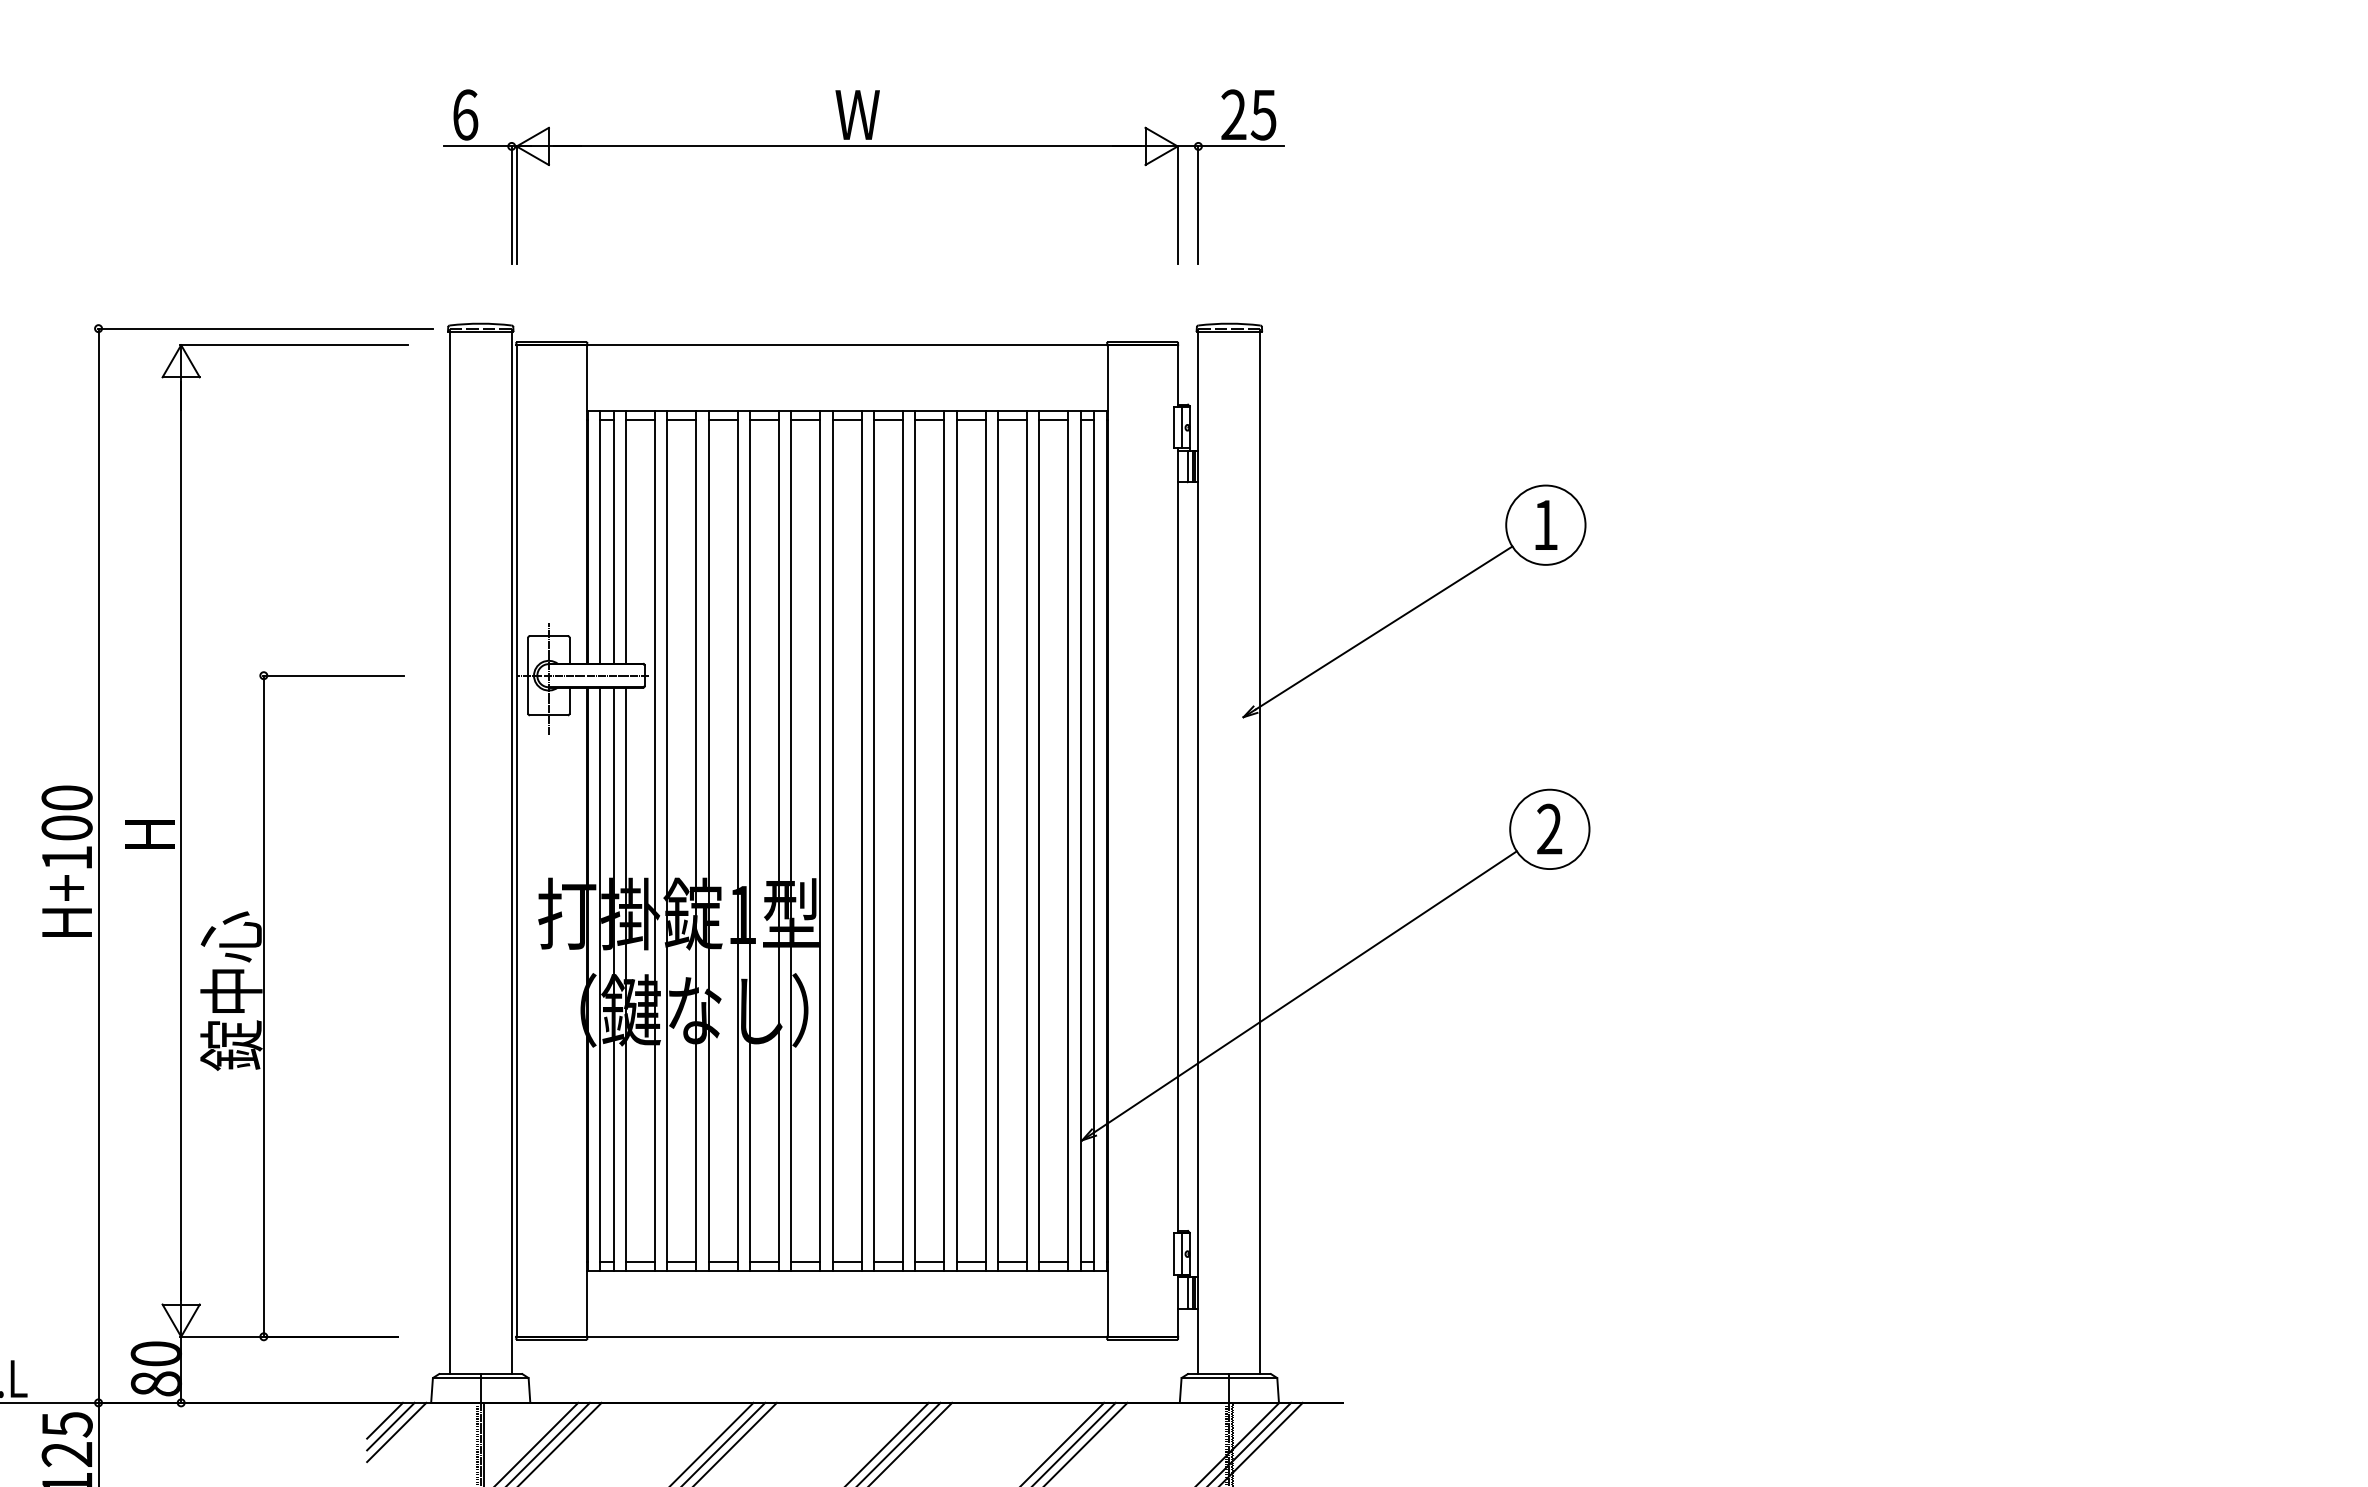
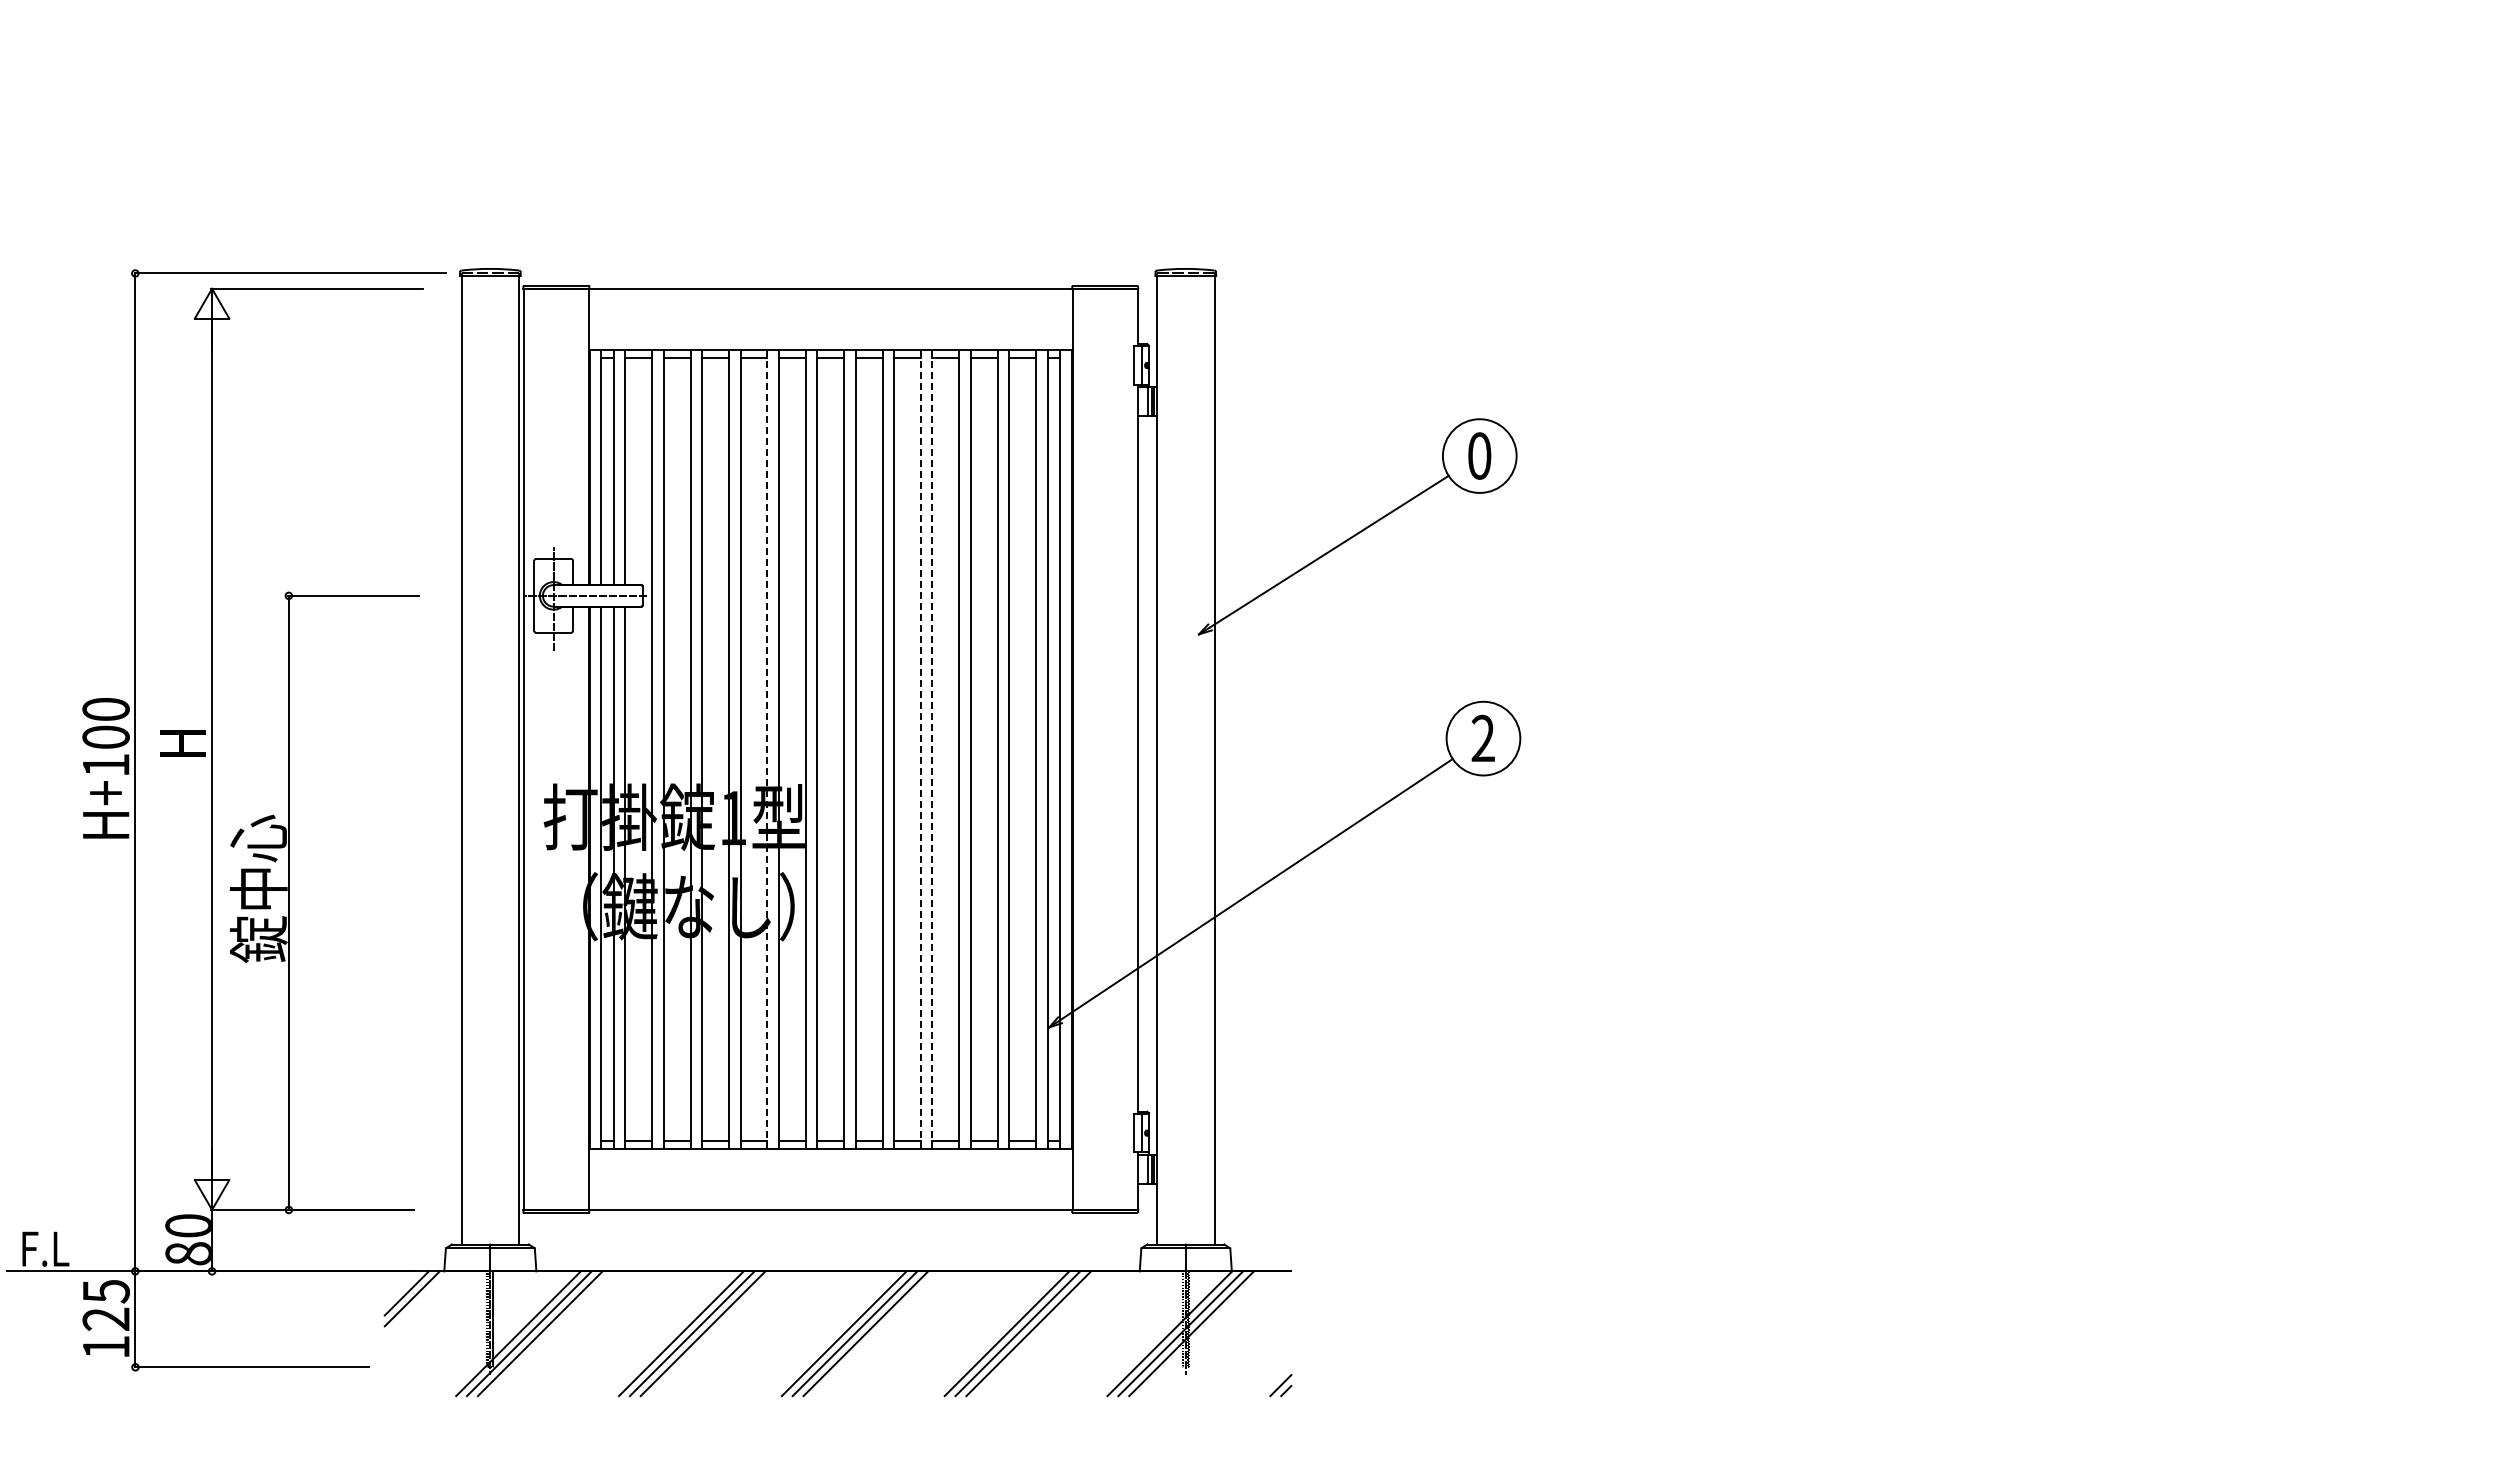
part: (863, 146) -> (845, 104), removed
text: (1545, 524) -> (1479, 455), 1 -> 0
line: (779, 841) -> (767, 749), solid -> dashed
line: (943, 841) -> (920, 749), solid -> dashed
line: (956, 841) -> (932, 749), solid -> dashed
line: (385, 1420) -> (401, 1287), removed

